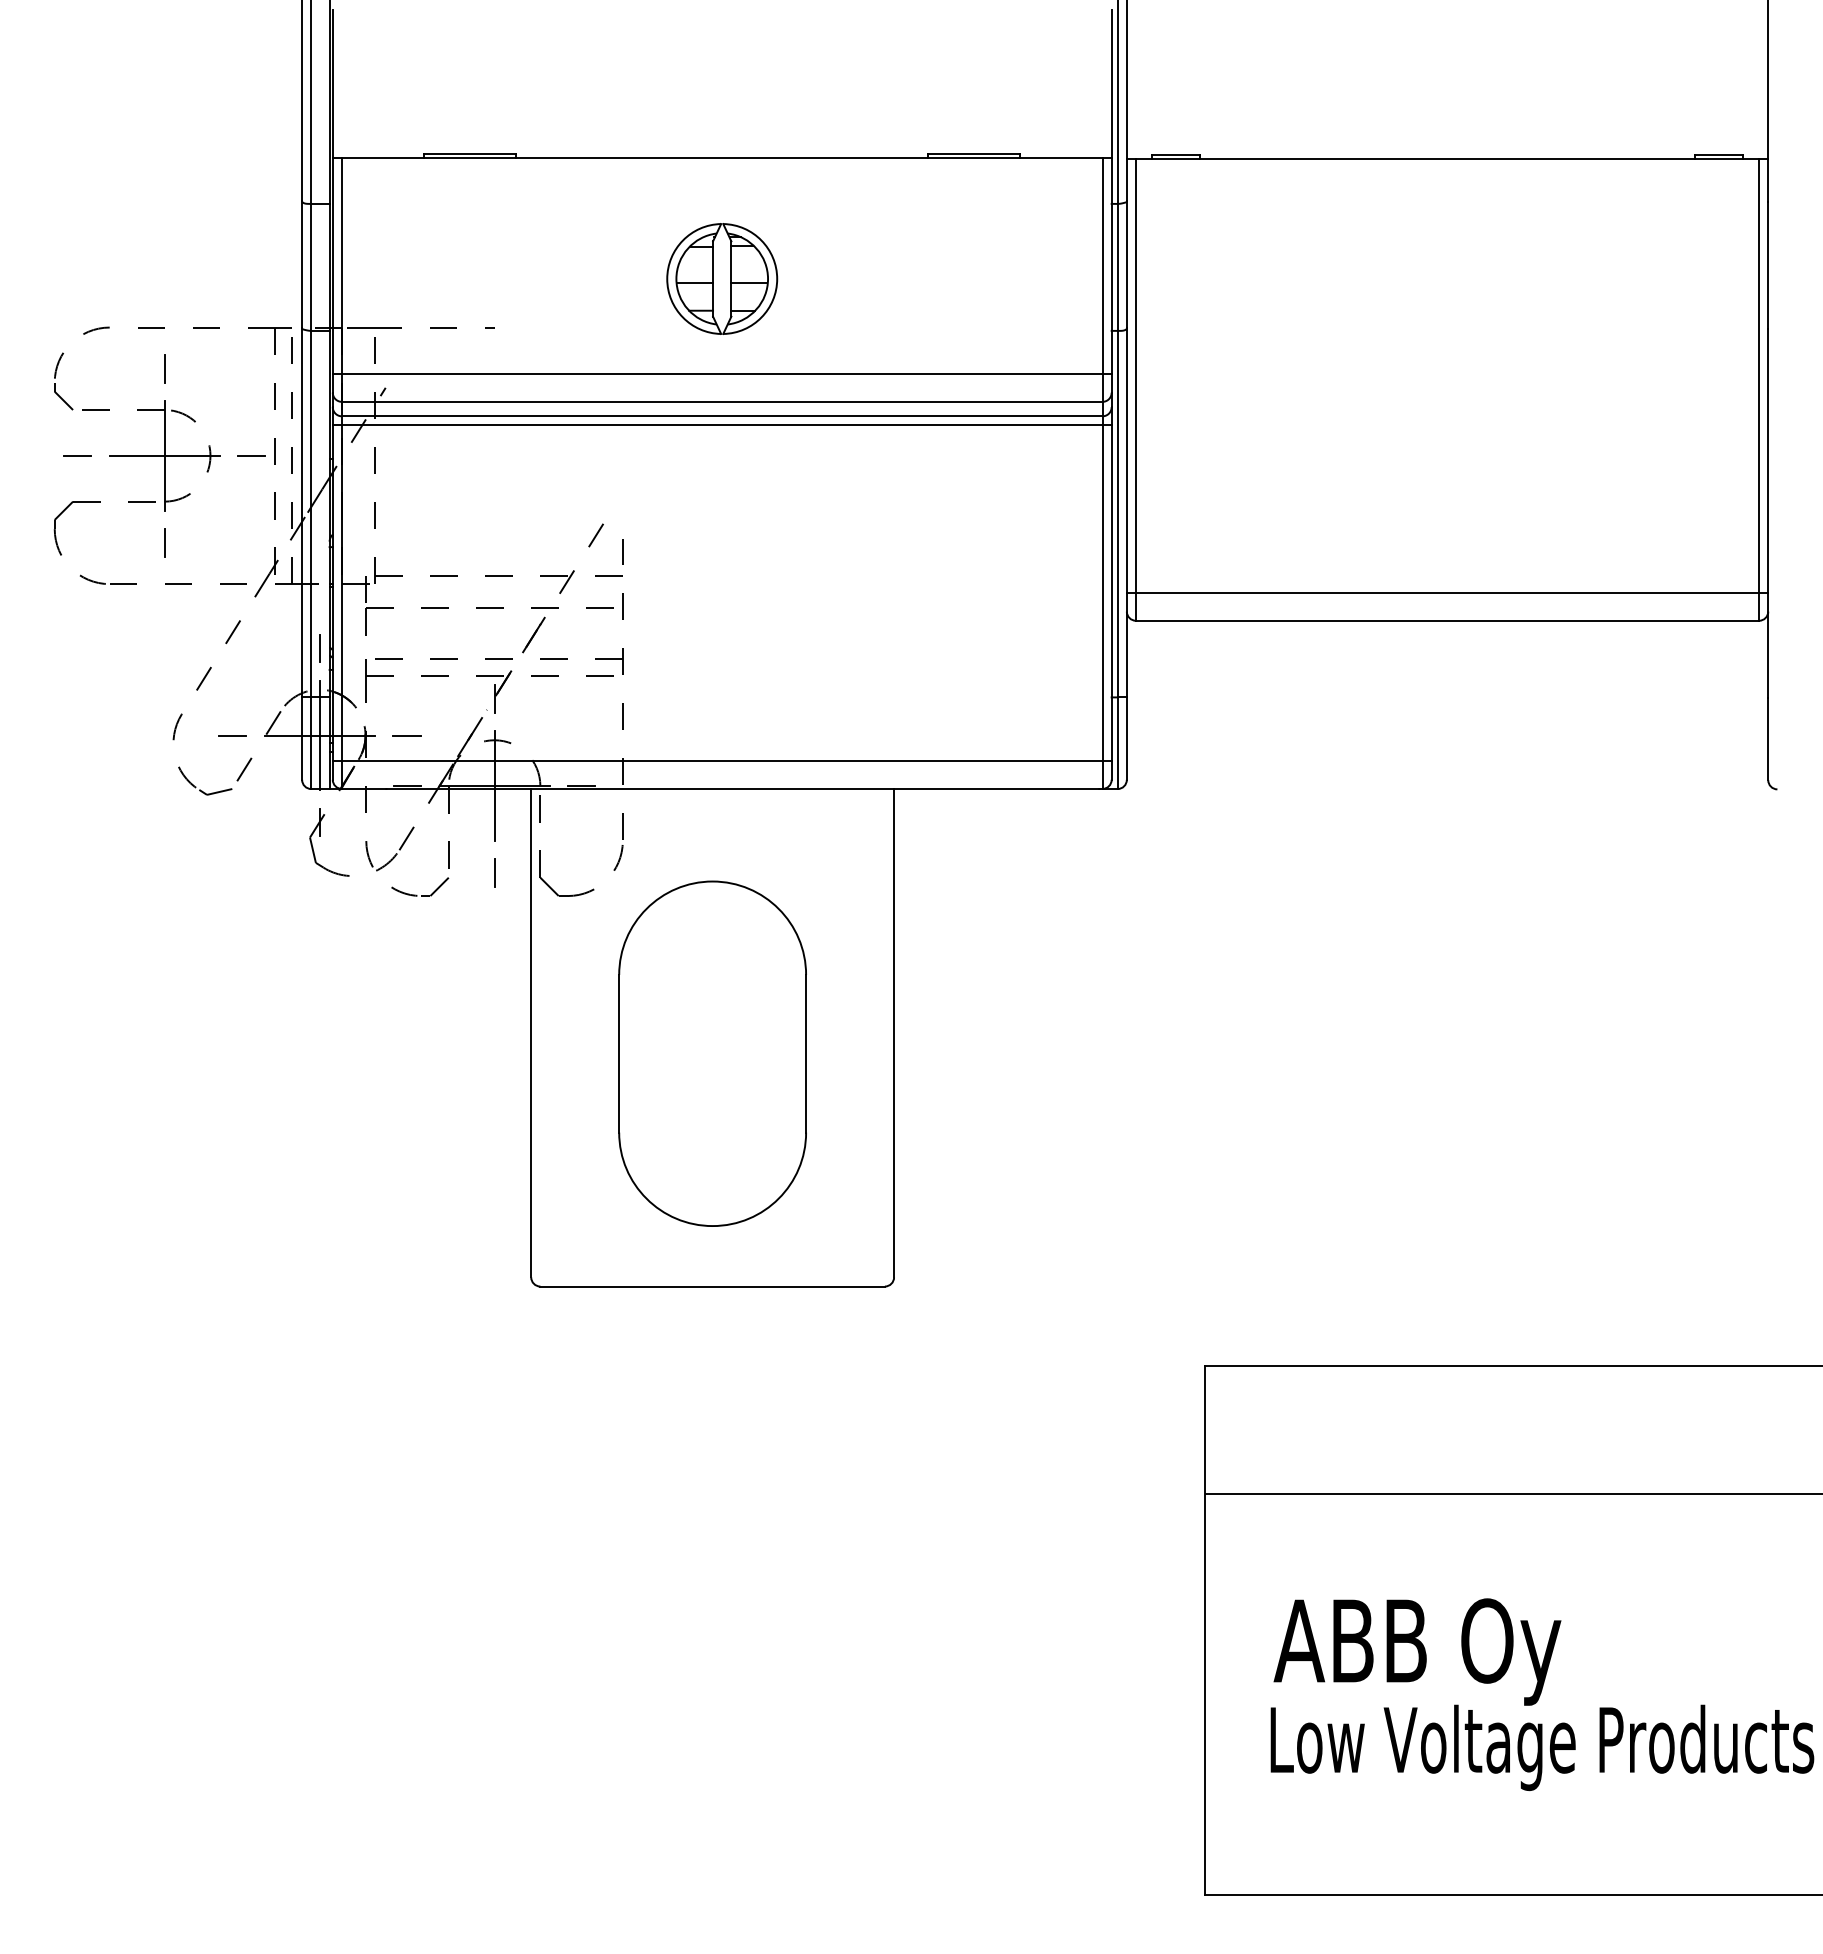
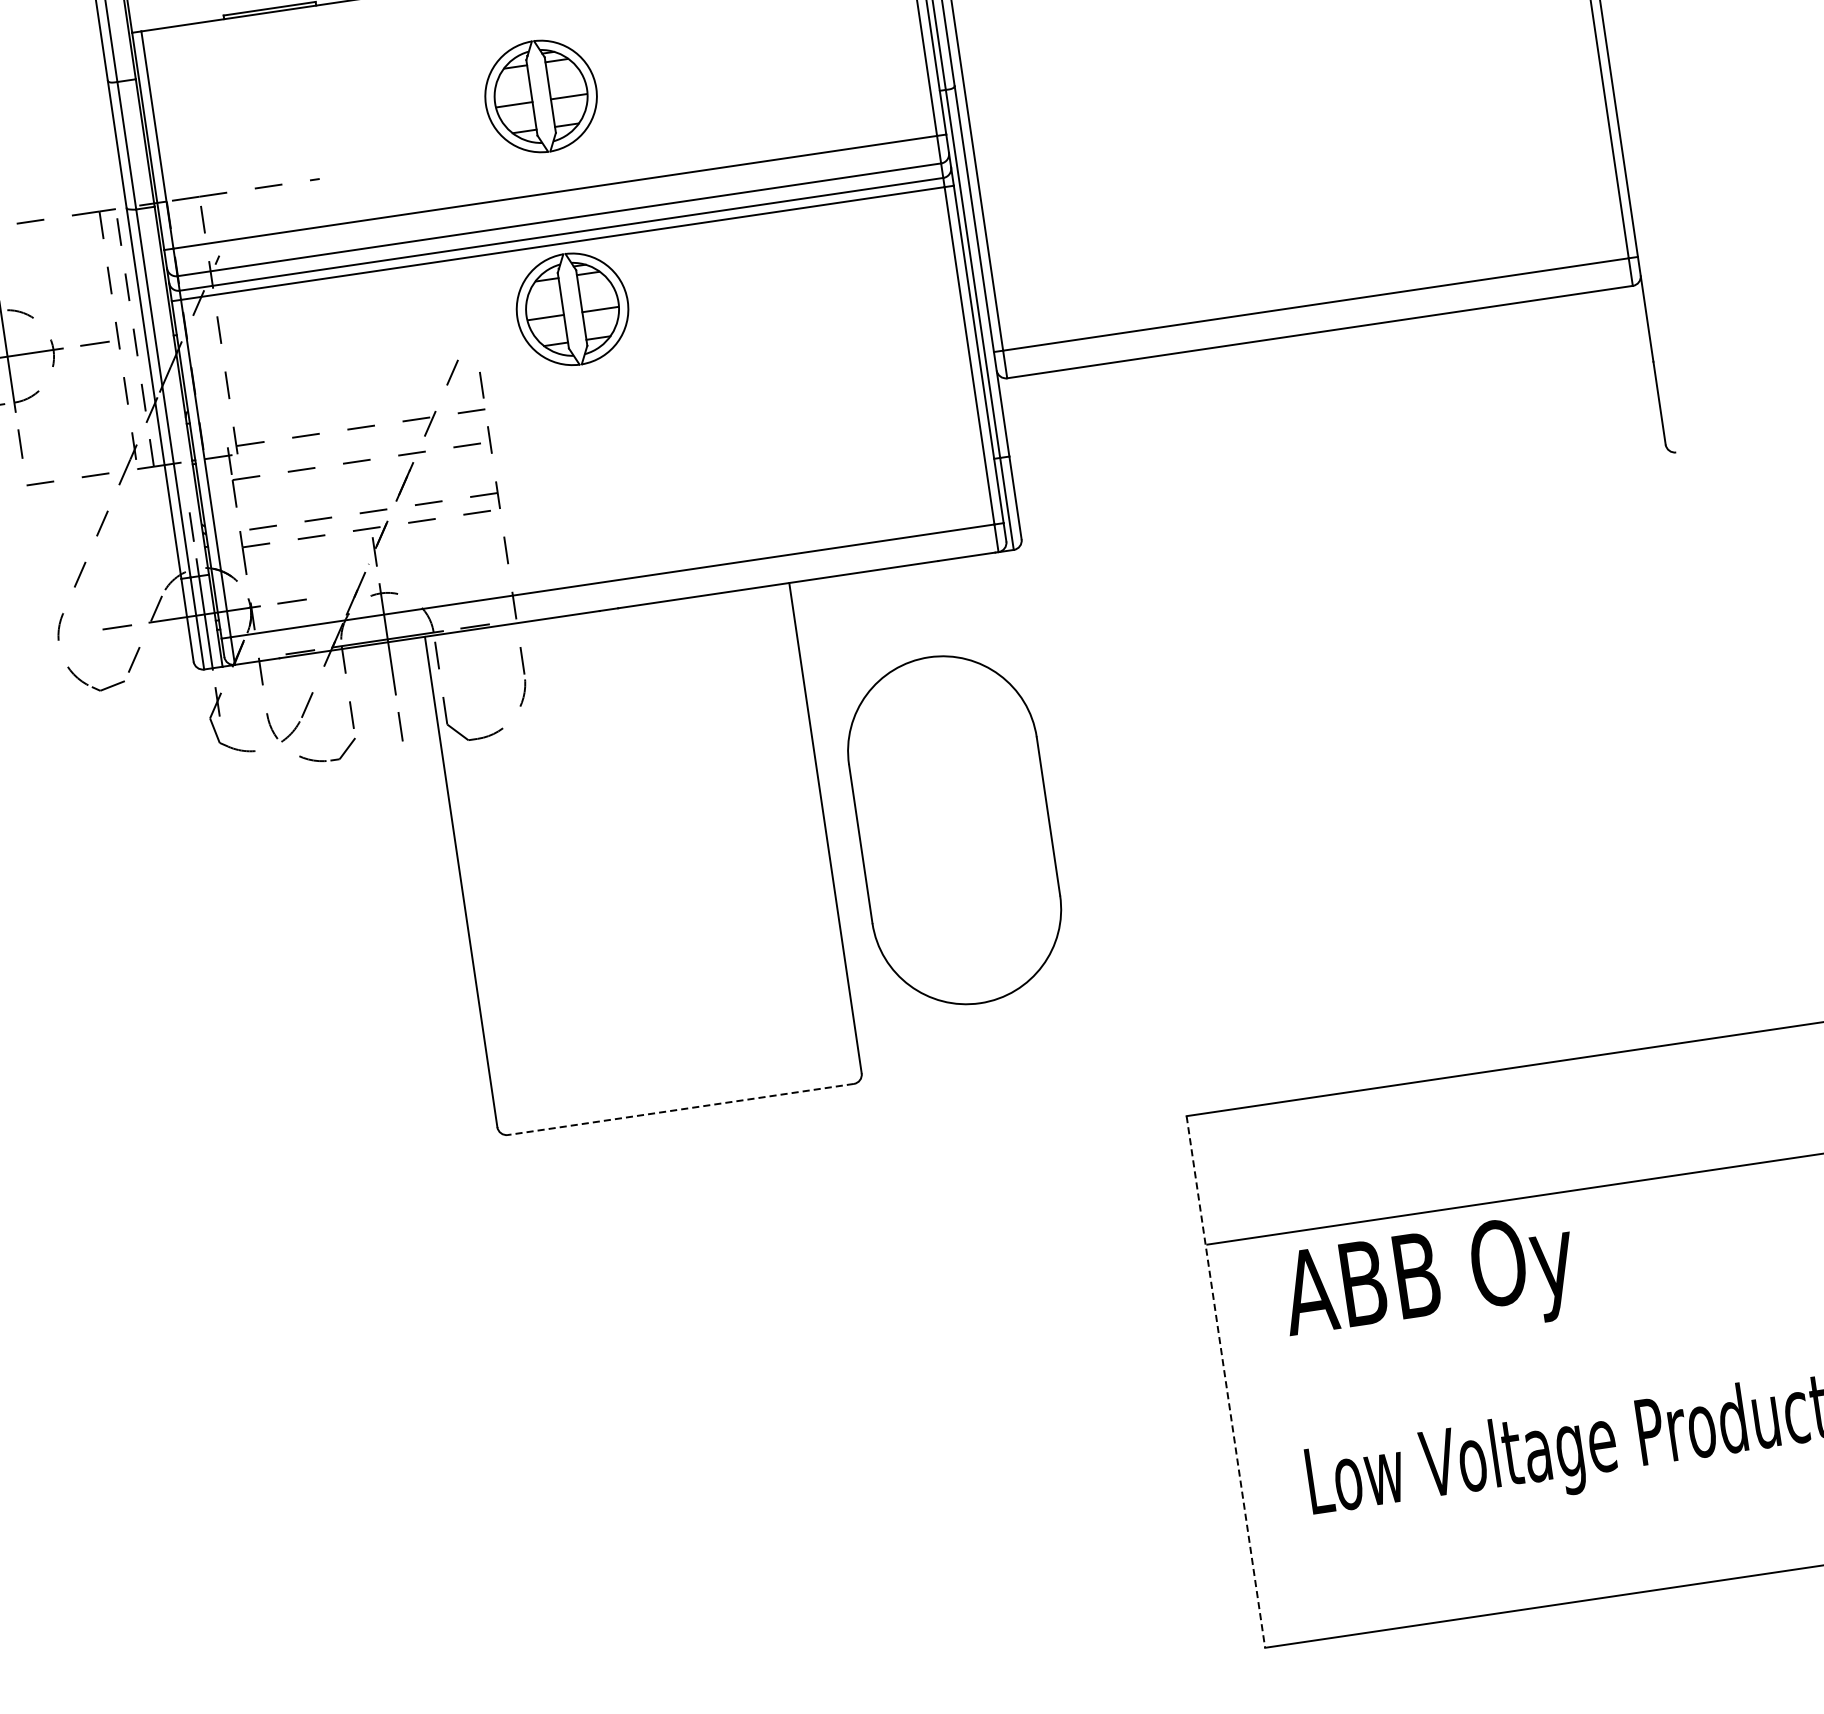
part: (722, 490) -> (572, 308), added
part: (712, 1053) -> (954, 830), moved
line: (712, 1286) -> (680, 1109), solid -> dashed
line: (1204, 1630) -> (1225, 1381), solid -> dashed
text: (1417, 1651) -> (1429, 1284), moved

